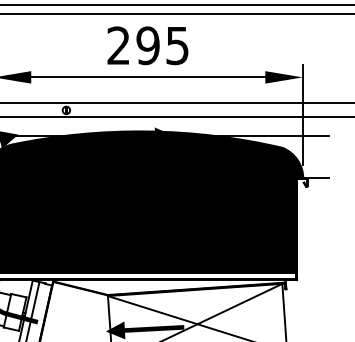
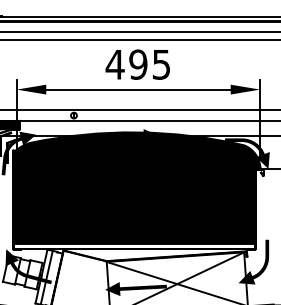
text: (117, 45) -> (114, 64), 295 -> 495
fill: (286, 158) -> (247, 153), added
fill: (294, 295) -> (253, 261), added

